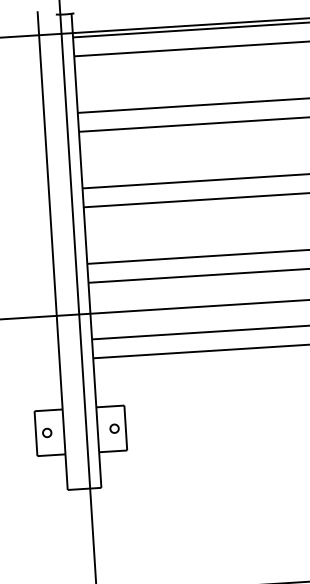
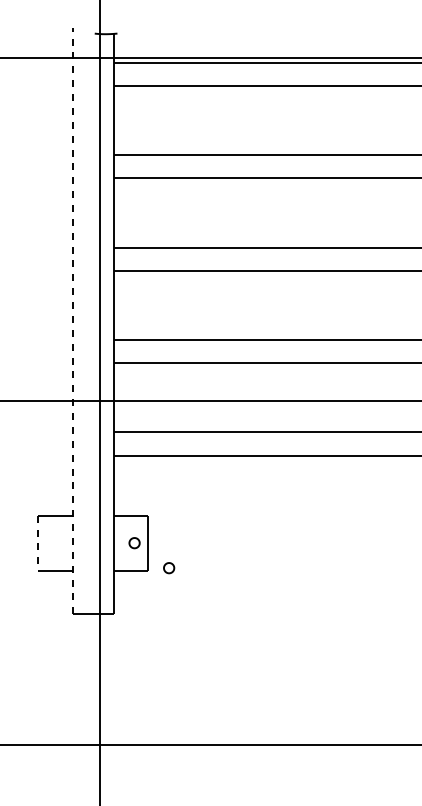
line: (52, 250) -> (72, 320), solid -> dashed
line: (36, 433) -> (38, 543), solid -> dashed
part: (47, 433) -> (169, 568), moved

